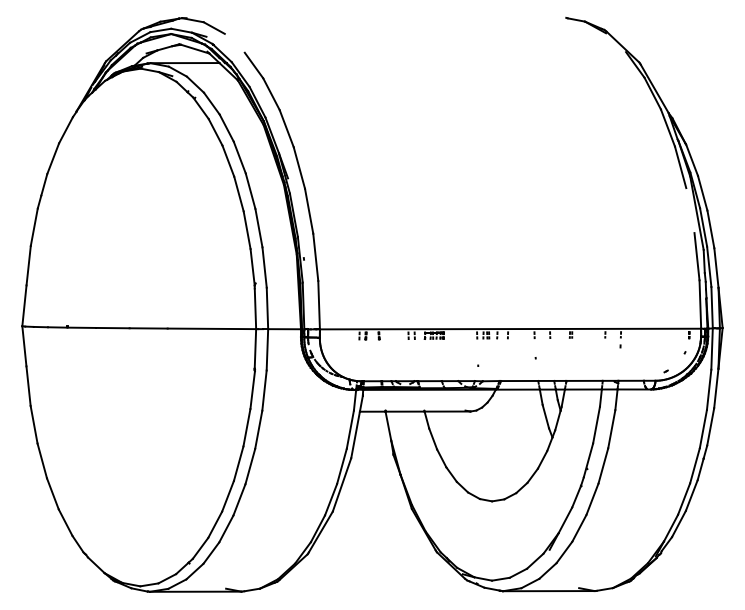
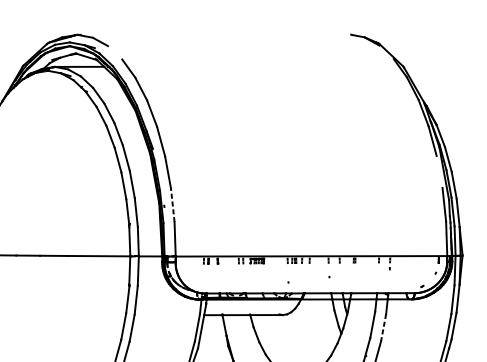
line: (315, 257) -> (172, 205), solid -> dashed
line: (611, 429) -> (383, 327), solid -> dashed

